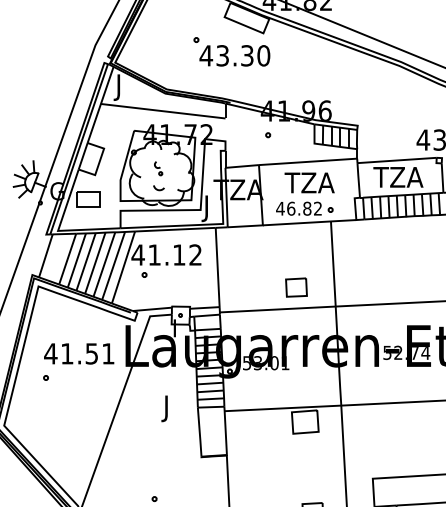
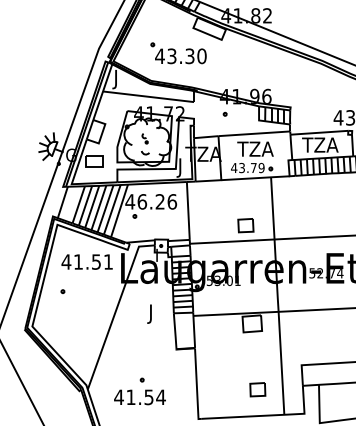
part: (231, 51) -> (178, 53), moved
text: (304, 208) -> (251, 167), 46.82 -> 43.79
text: (175, 254) -> (157, 201), 41.12 -> 46.26
text: (78, 353) -> (86, 261), moved

